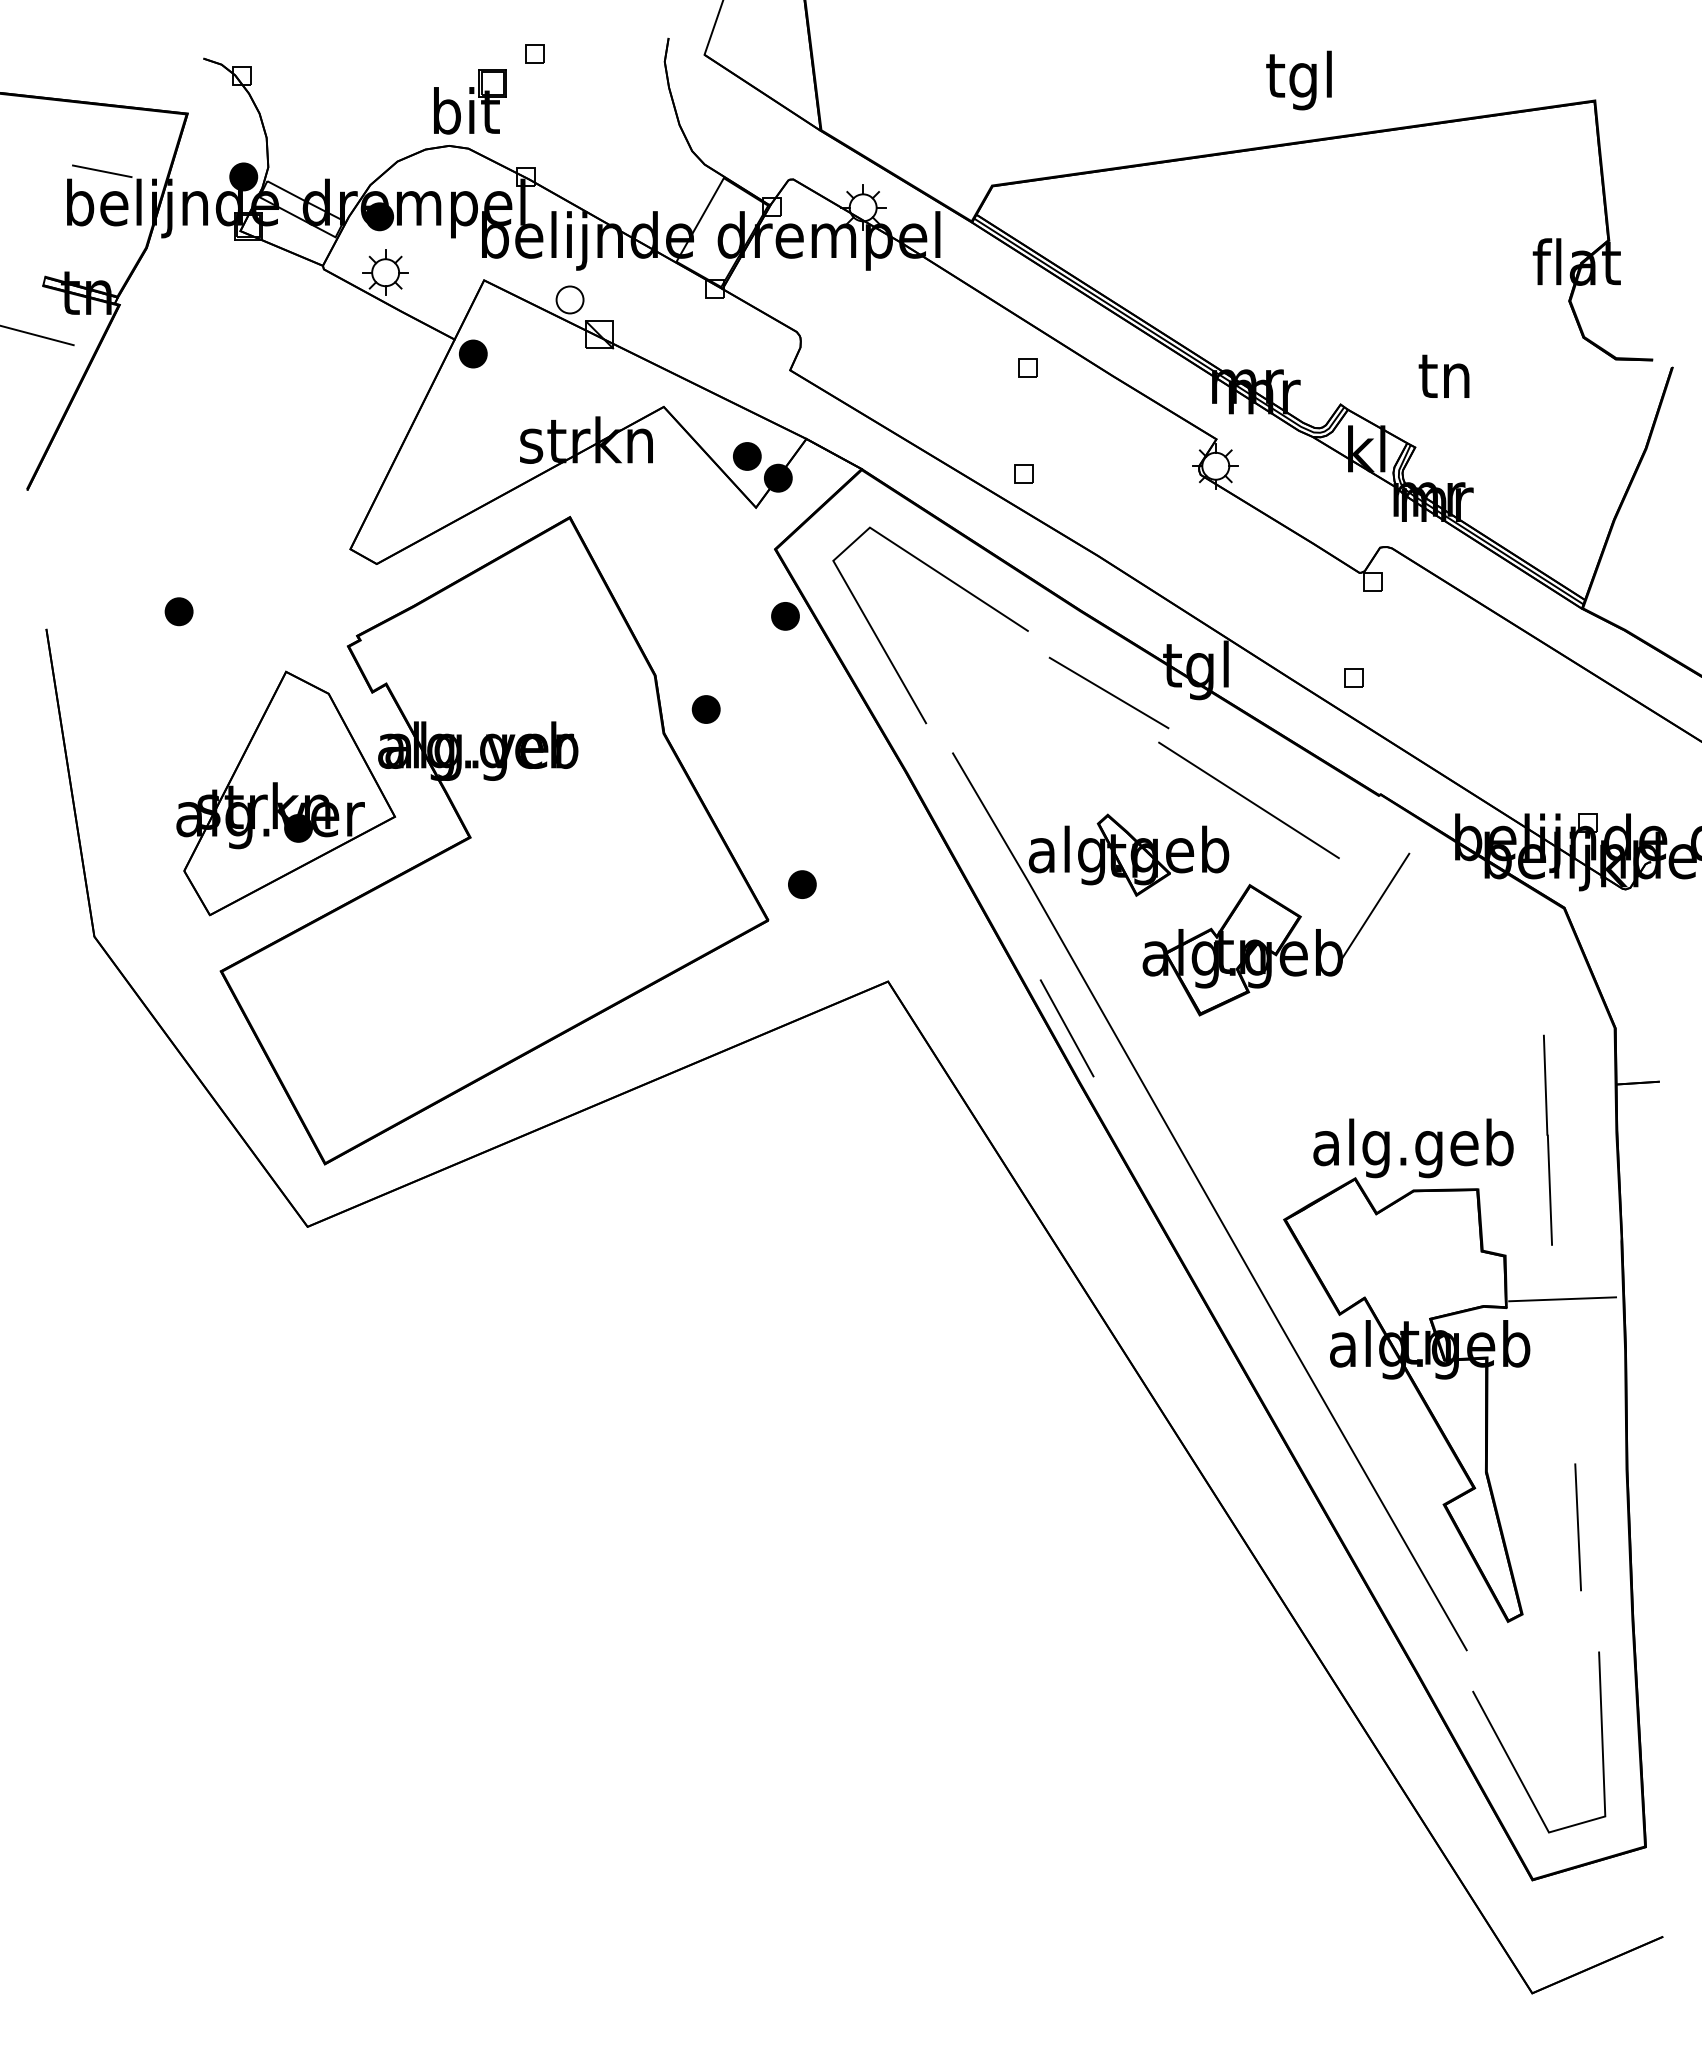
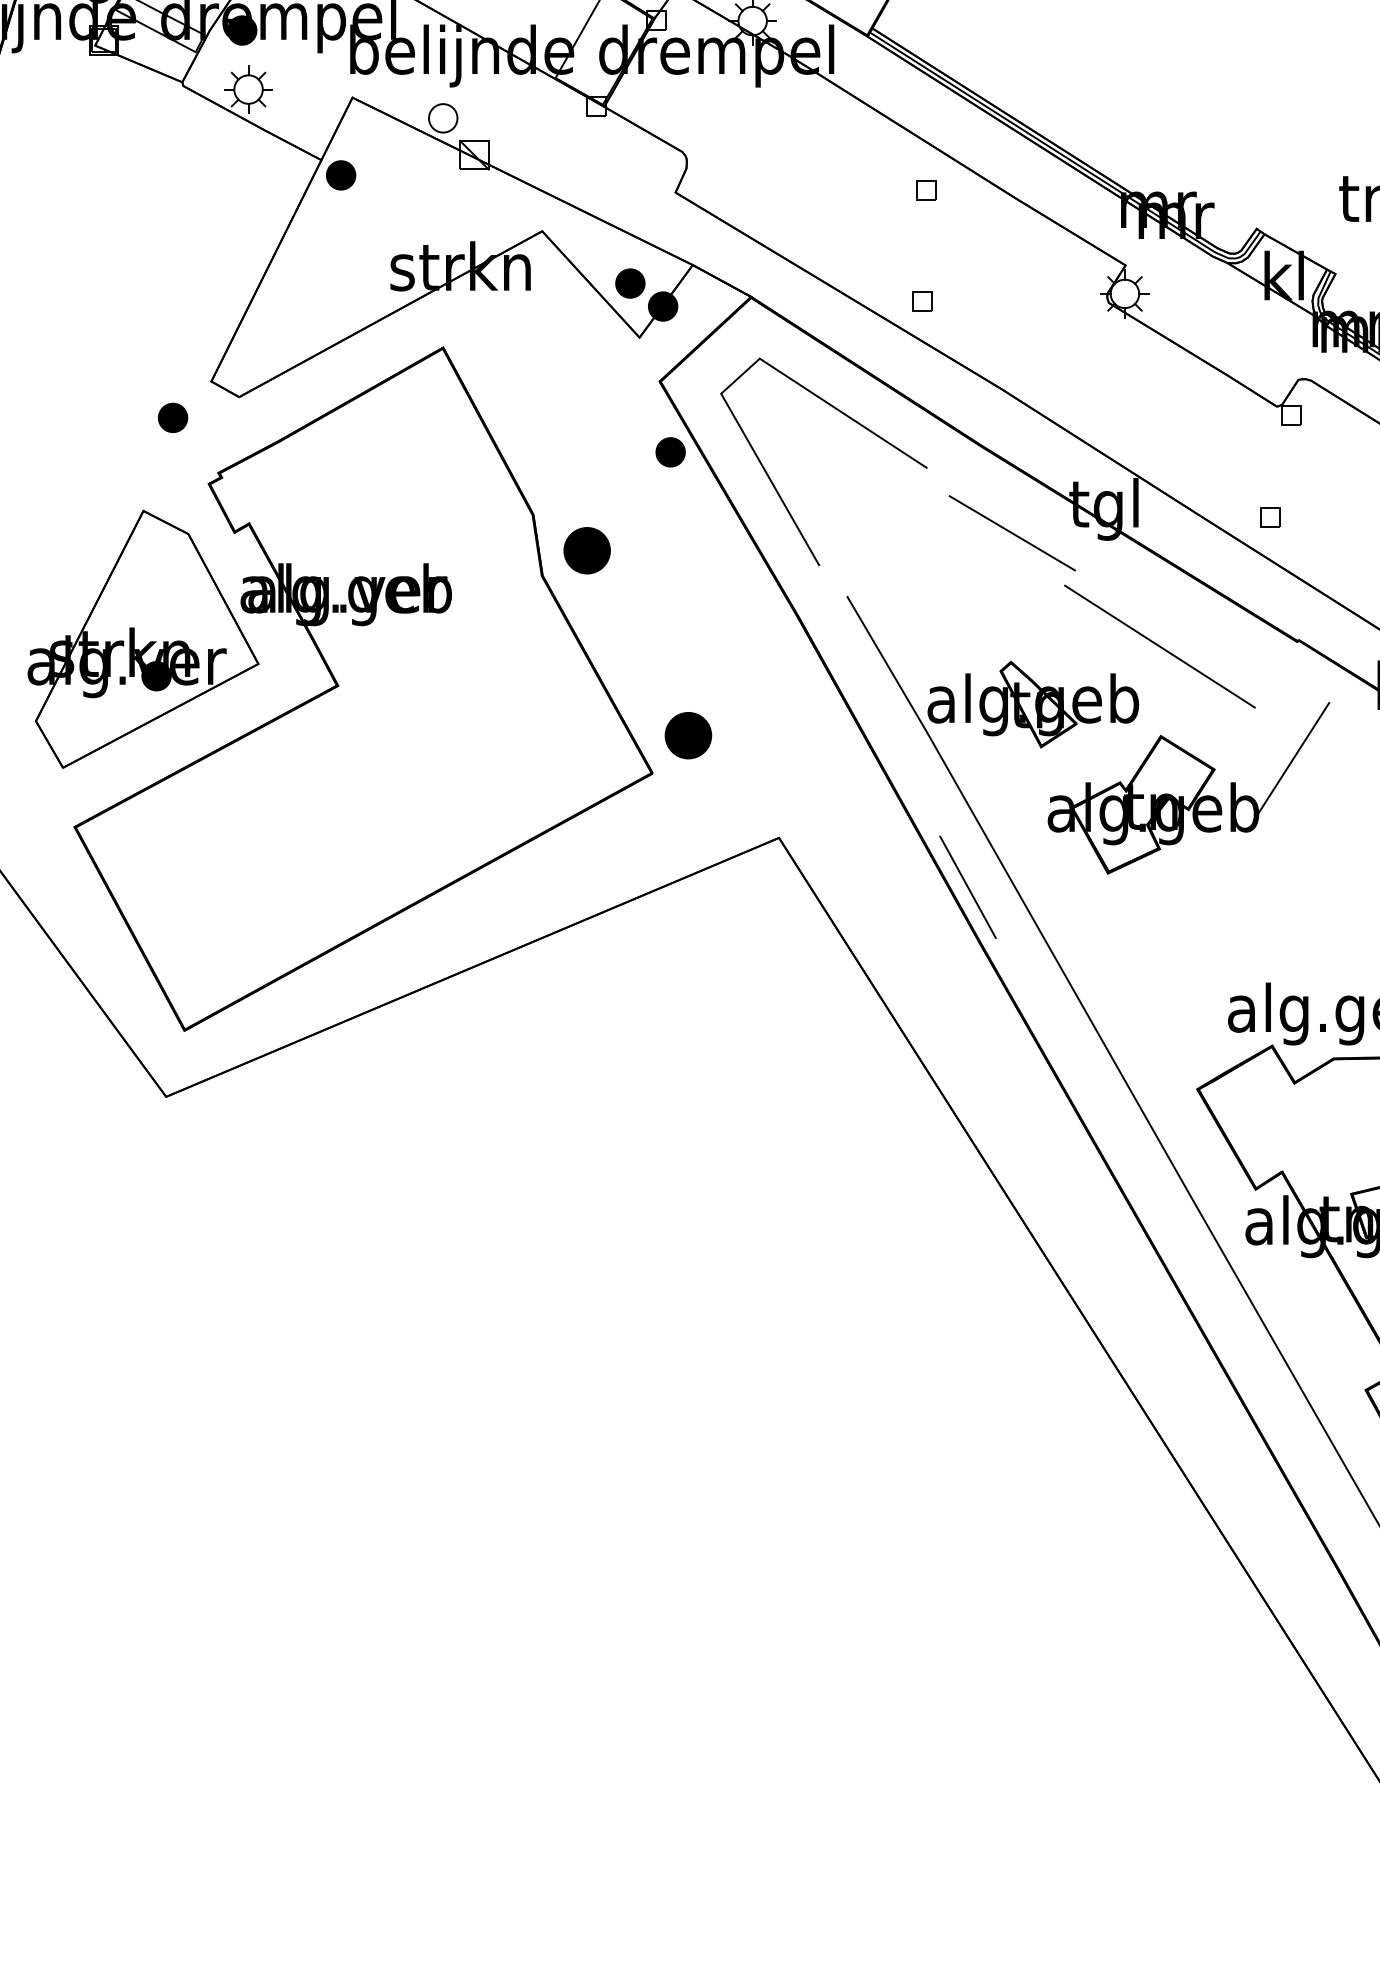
part: (178, 611) -> (172, 417), moved
part: (705, 709) -> (586, 550), size x1.6
part: (802, 884) -> (688, 735), size x1.6

